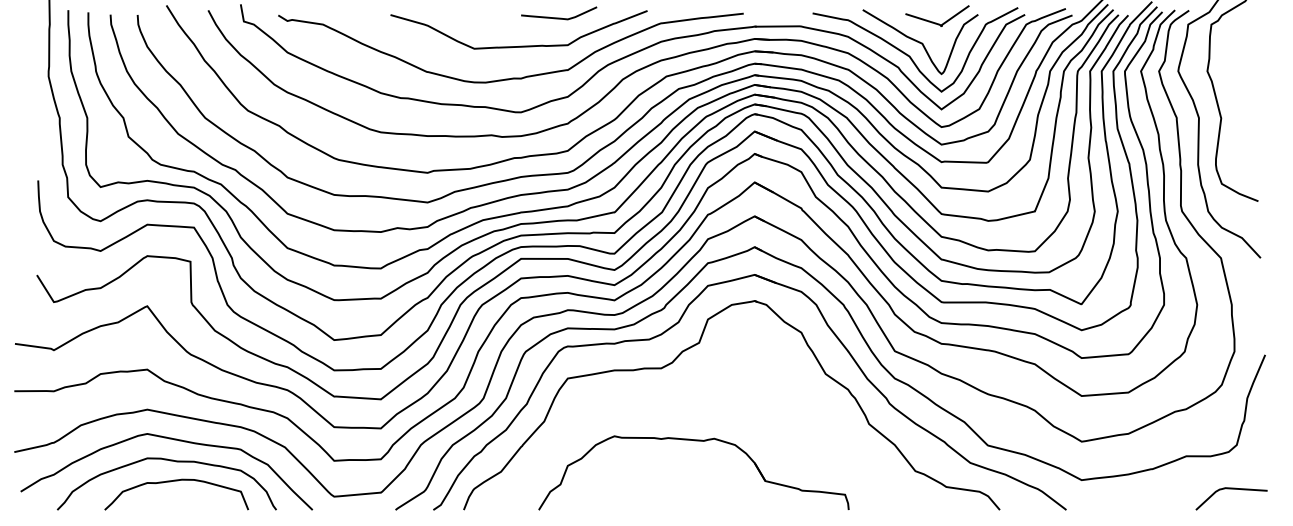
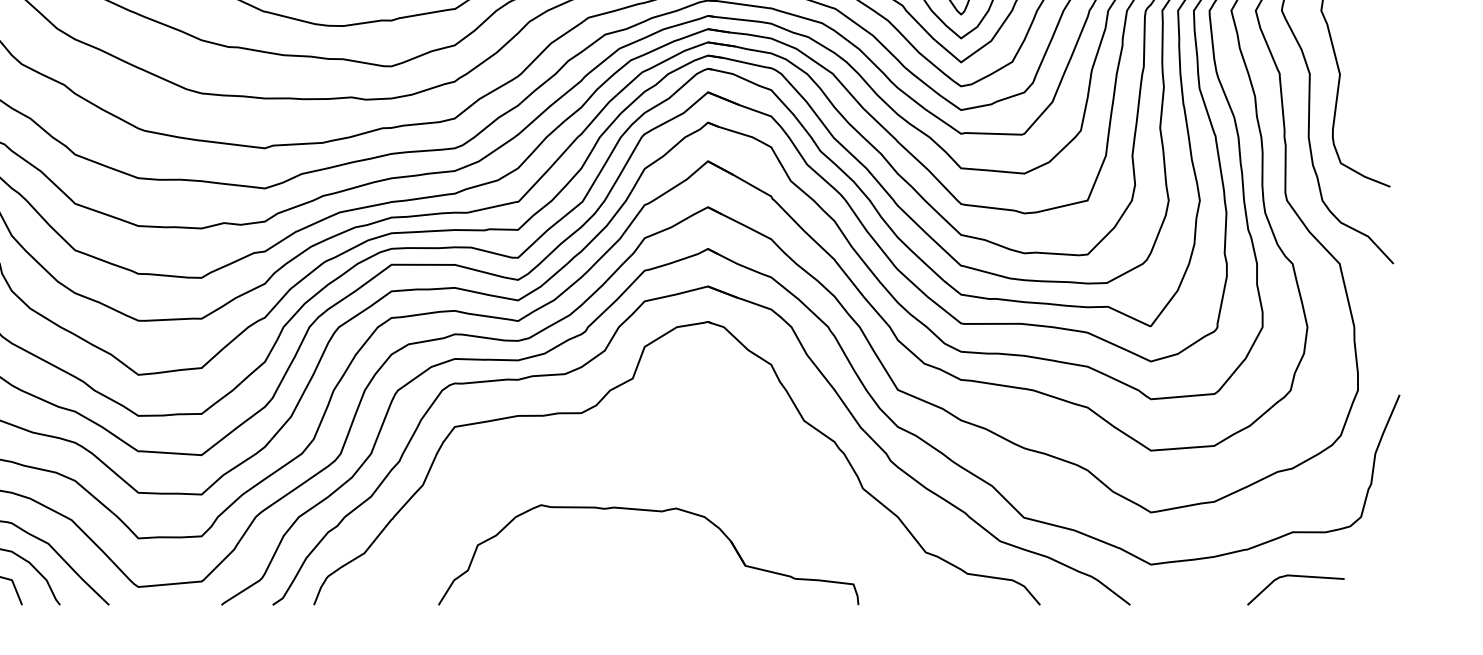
part: (694, 441) -> (649, 512), moved
curve: (1231, 489) -> (1295, 577), moved

